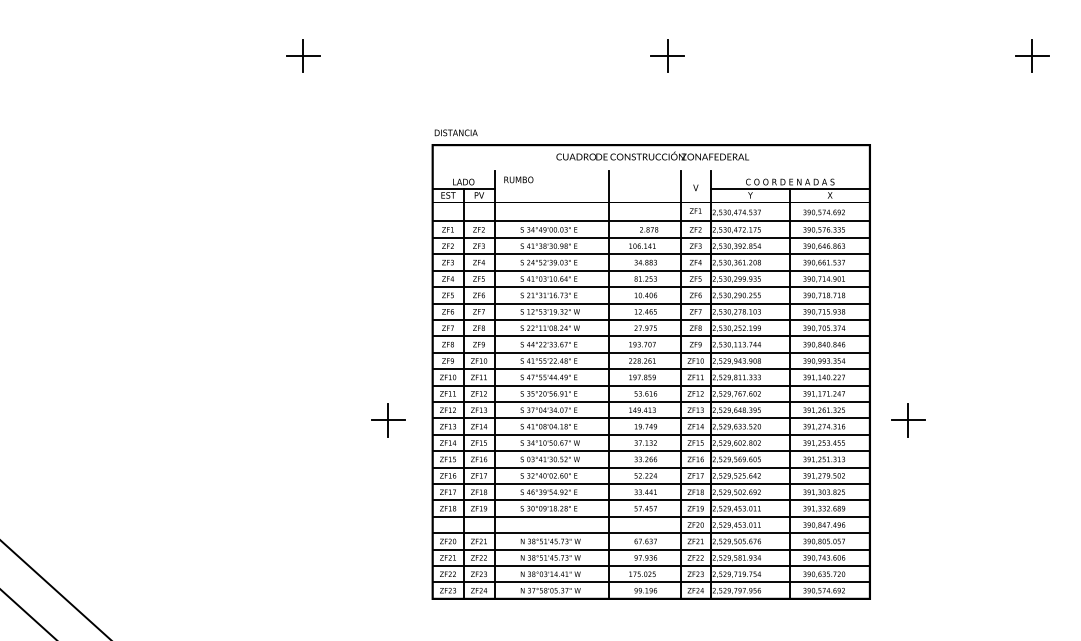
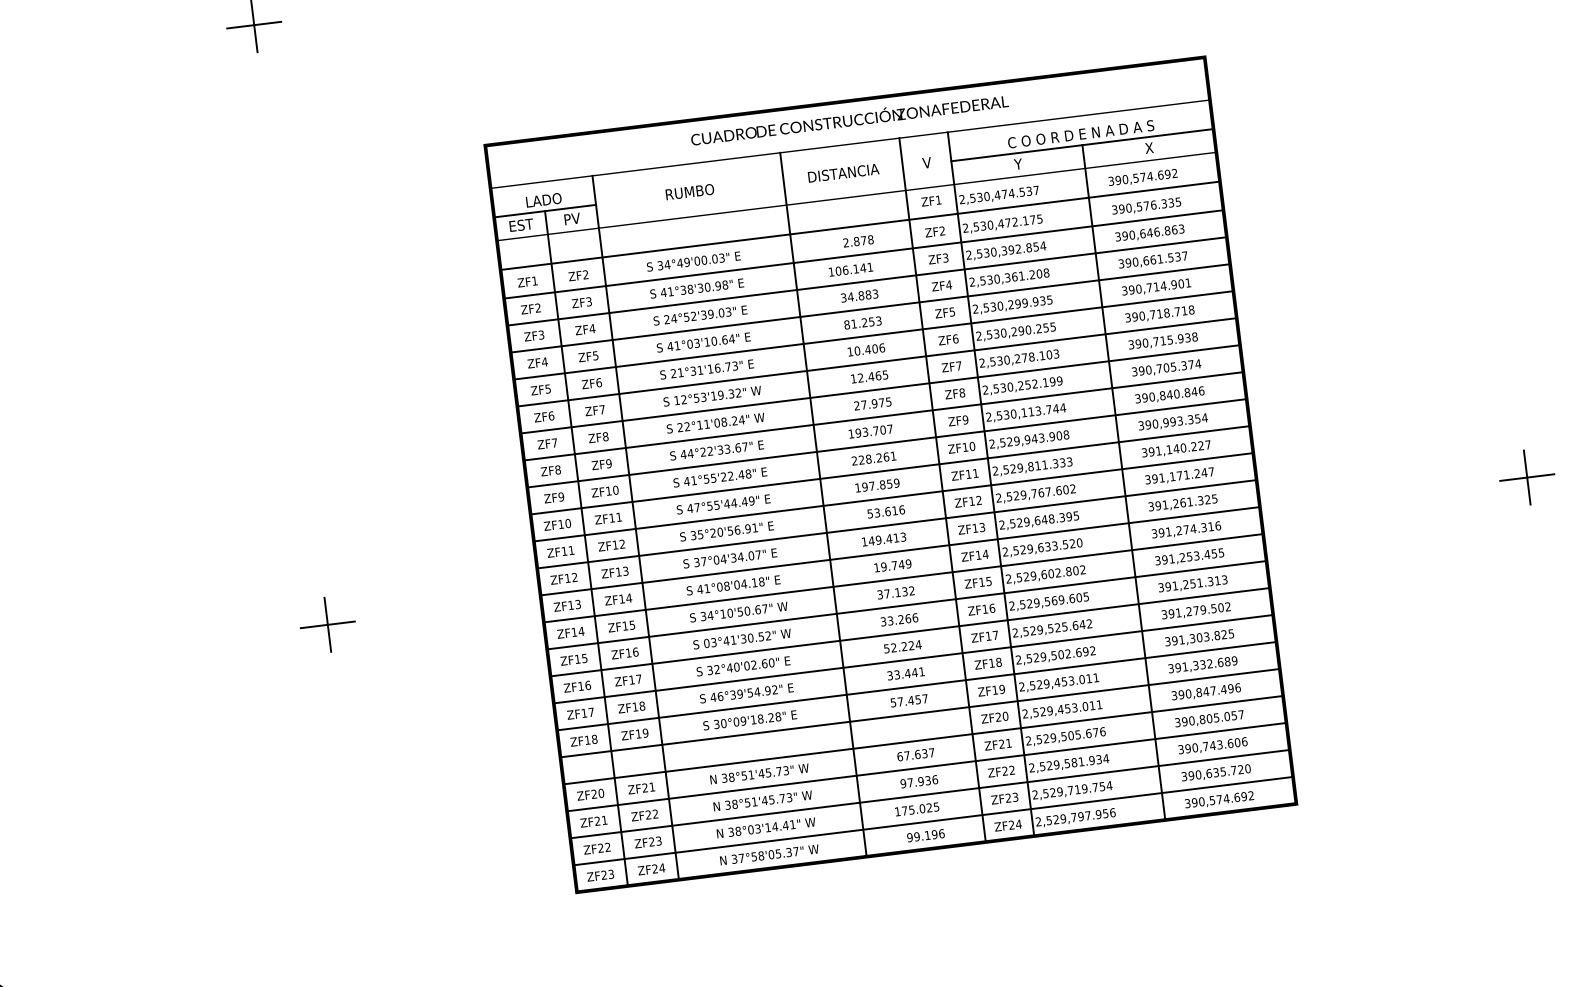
text: (455, 132) -> (842, 172), moved
text: (518, 179) -> (689, 191), moved
part: (388, 420) -> (328, 624), moved
part: (908, 420) -> (1527, 477), moved

